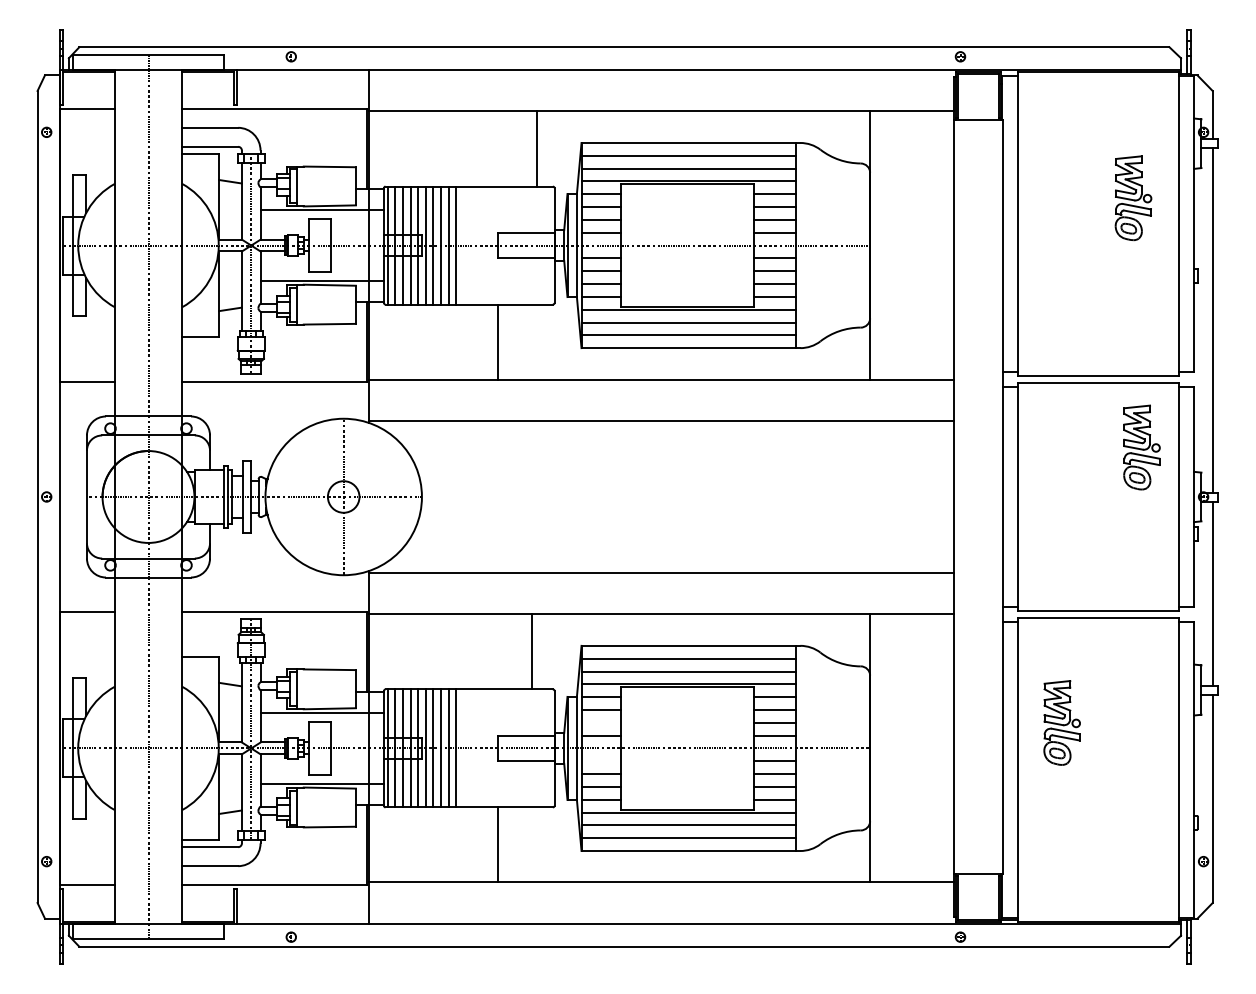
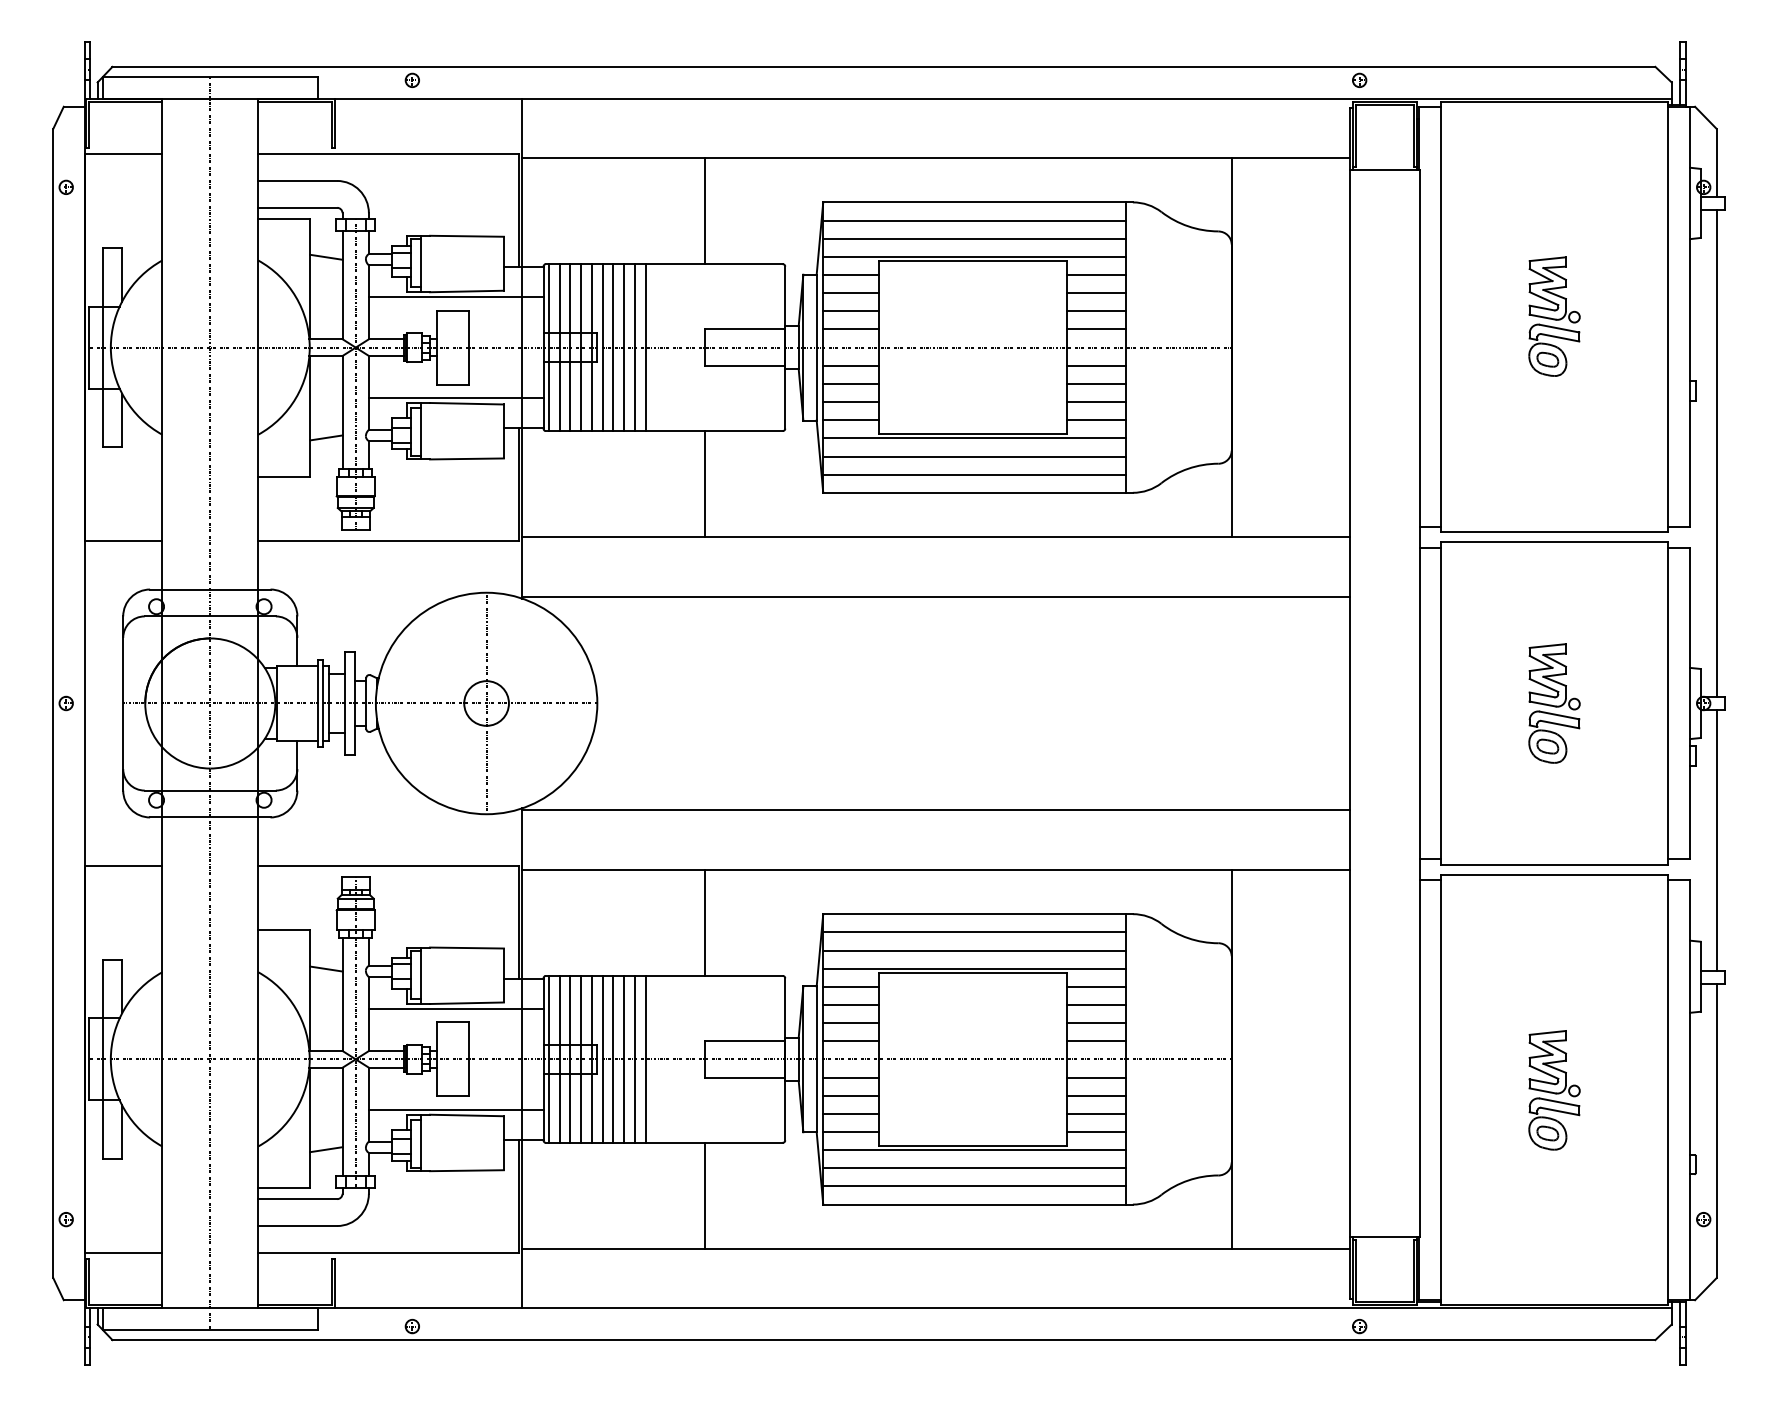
line: (536, 148) -> (704, 210), moved
part: (1133, 198) -> (1554, 316), moved
part: (1141, 447) -> (1554, 703), moved
line: (531, 651) -> (704, 922), moved
line: (601, 723) -> (851, 1023), added
part: (1062, 723) -> (1554, 1090), moved
line: (601, 761) -> (851, 1077), added

